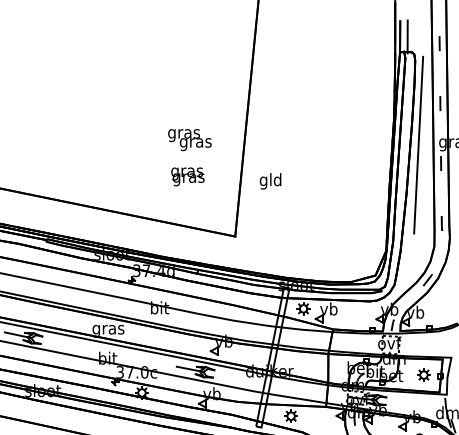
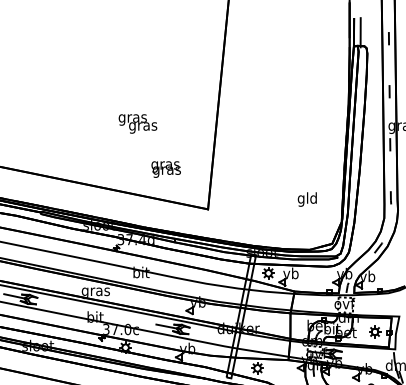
text: (189, 139) -> (137, 123), moved
line: (418, 145) -> (370, 128), removed
text: (187, 176) -> (165, 169), moved
text: (269, 181) -> (306, 199), moved

